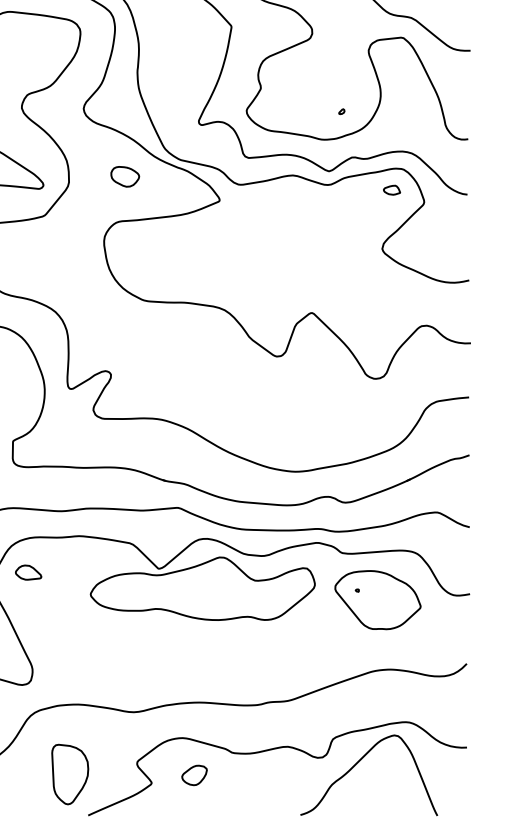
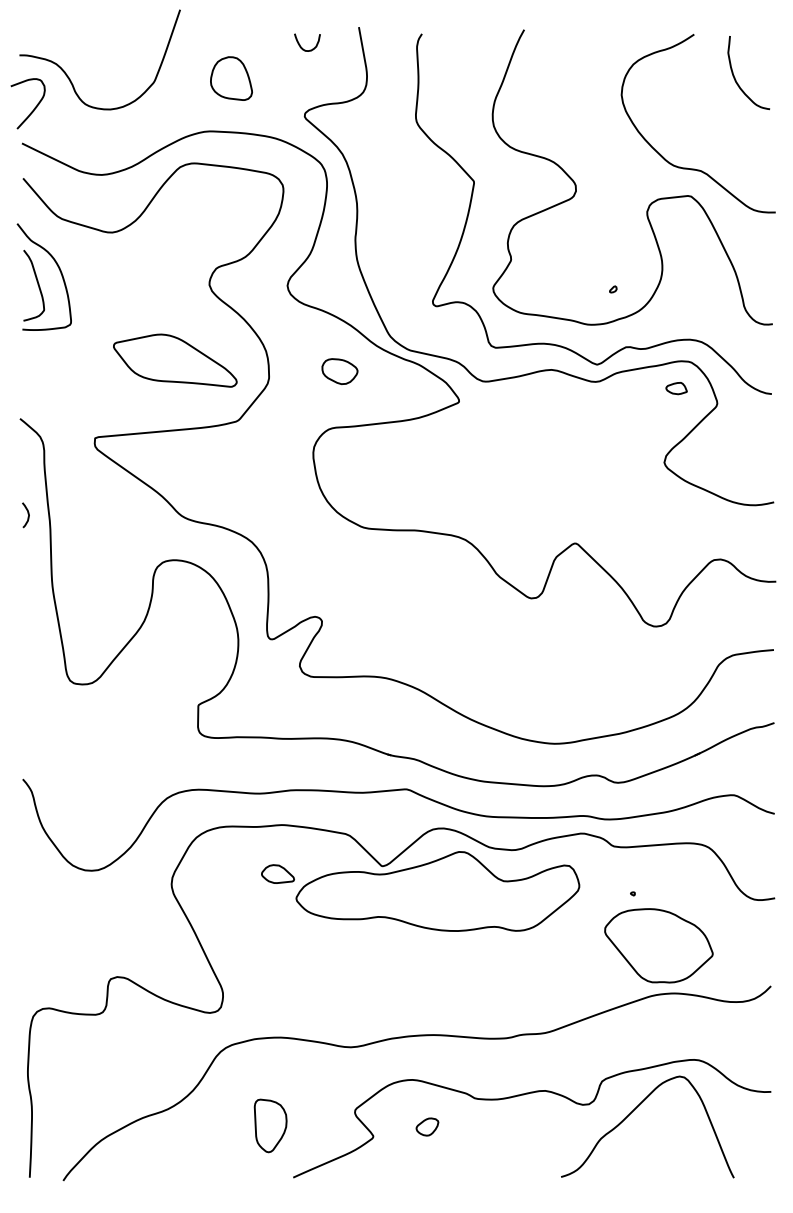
part: (28, 572) -> (277, 873), moved
part: (377, 599) -> (658, 945), moved
part: (70, 774) -> (270, 1125), size x0.7
part: (194, 775) -> (427, 1126), size x0.7

